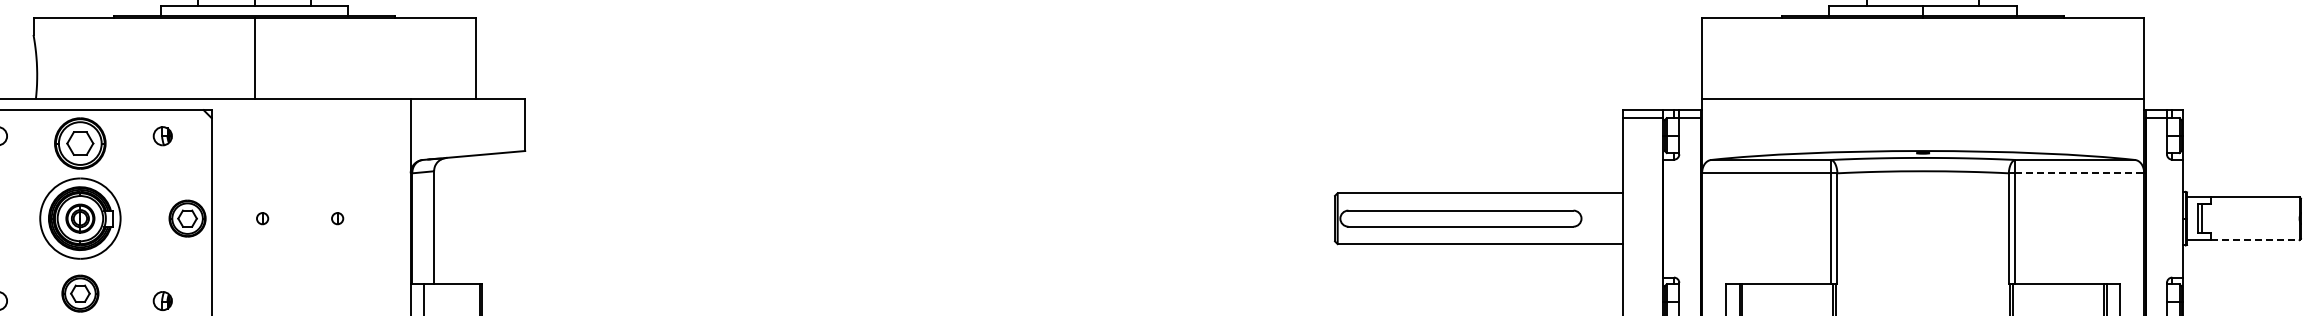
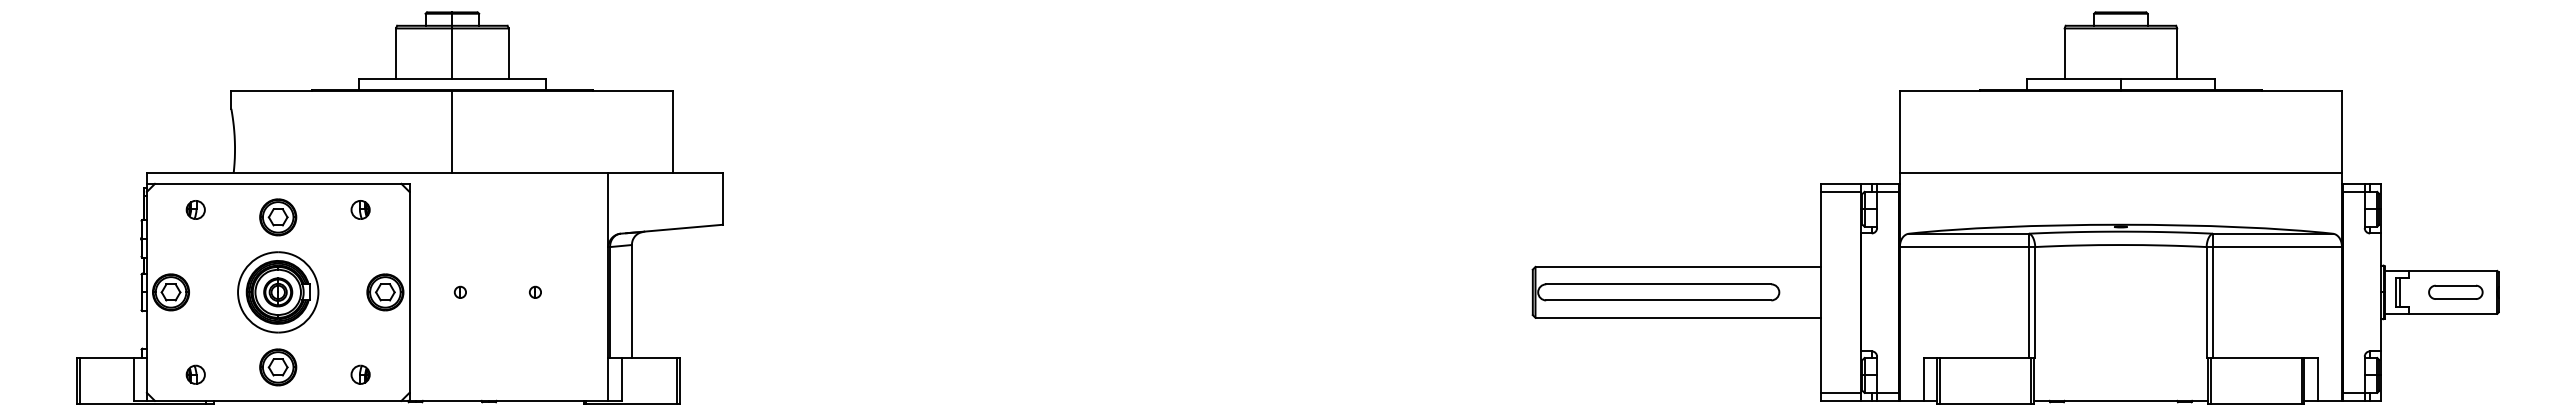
part: (80, 143) -> (278, 217), size x0.71
line: (2080, 173) -> (2278, 247), dashed -> solid
part: (2257, 217) -> (2455, 291), added
line: (2255, 239) -> (2453, 313), dashed -> solid

